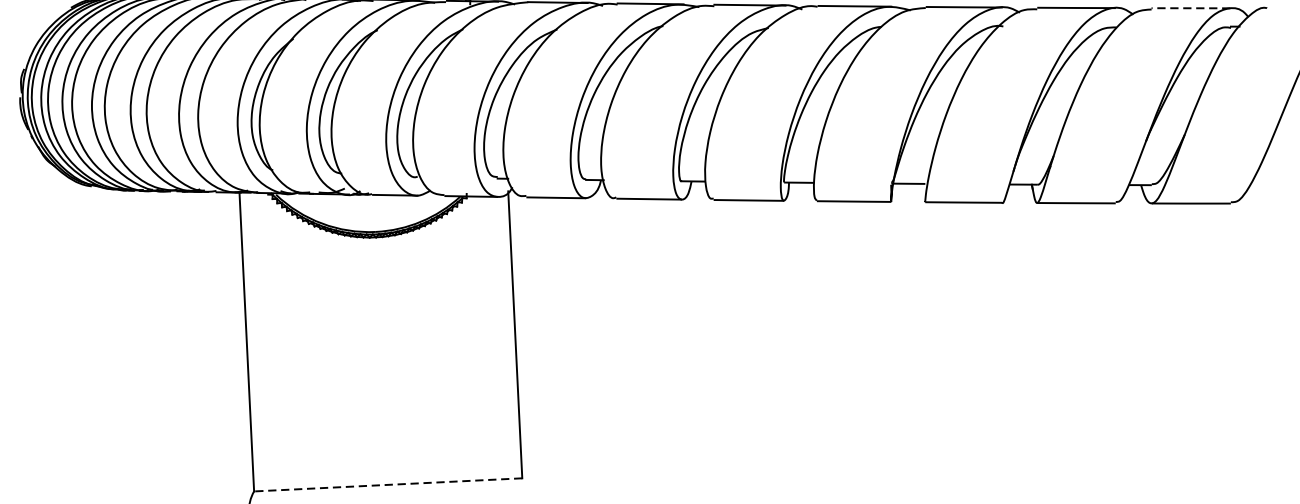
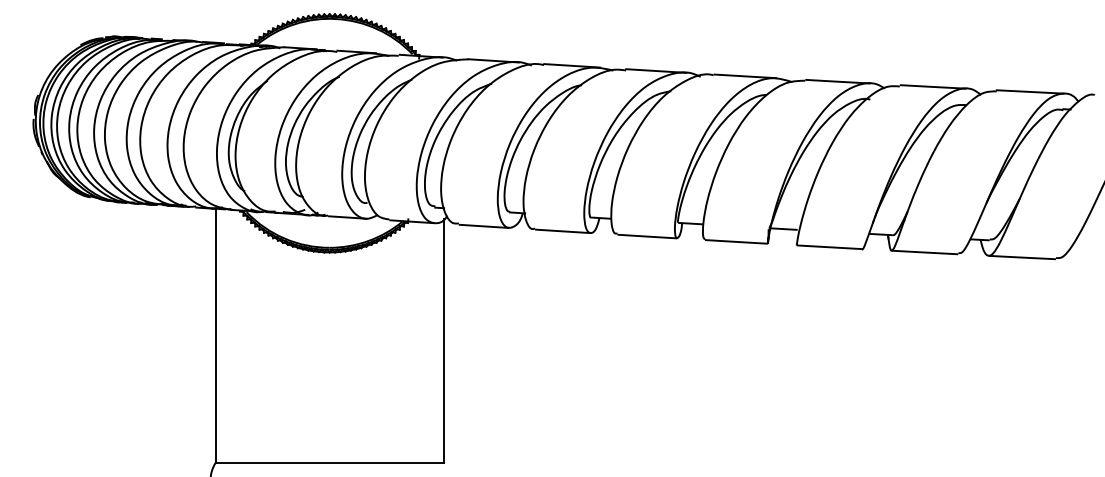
line: (1190, 7) -> (1029, 91), dashed -> solid
line: (387, 484) -> (329, 462), dashed -> solid

